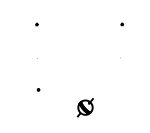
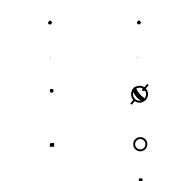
part: (85, 107) -> (139, 94), moved

